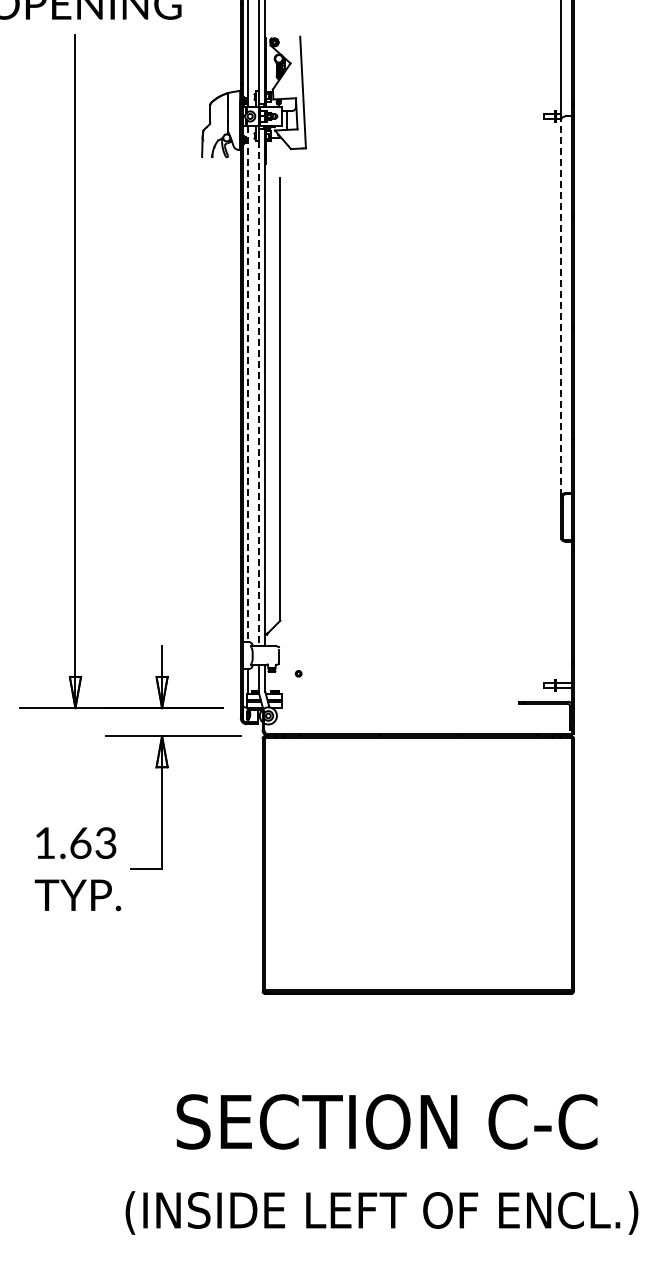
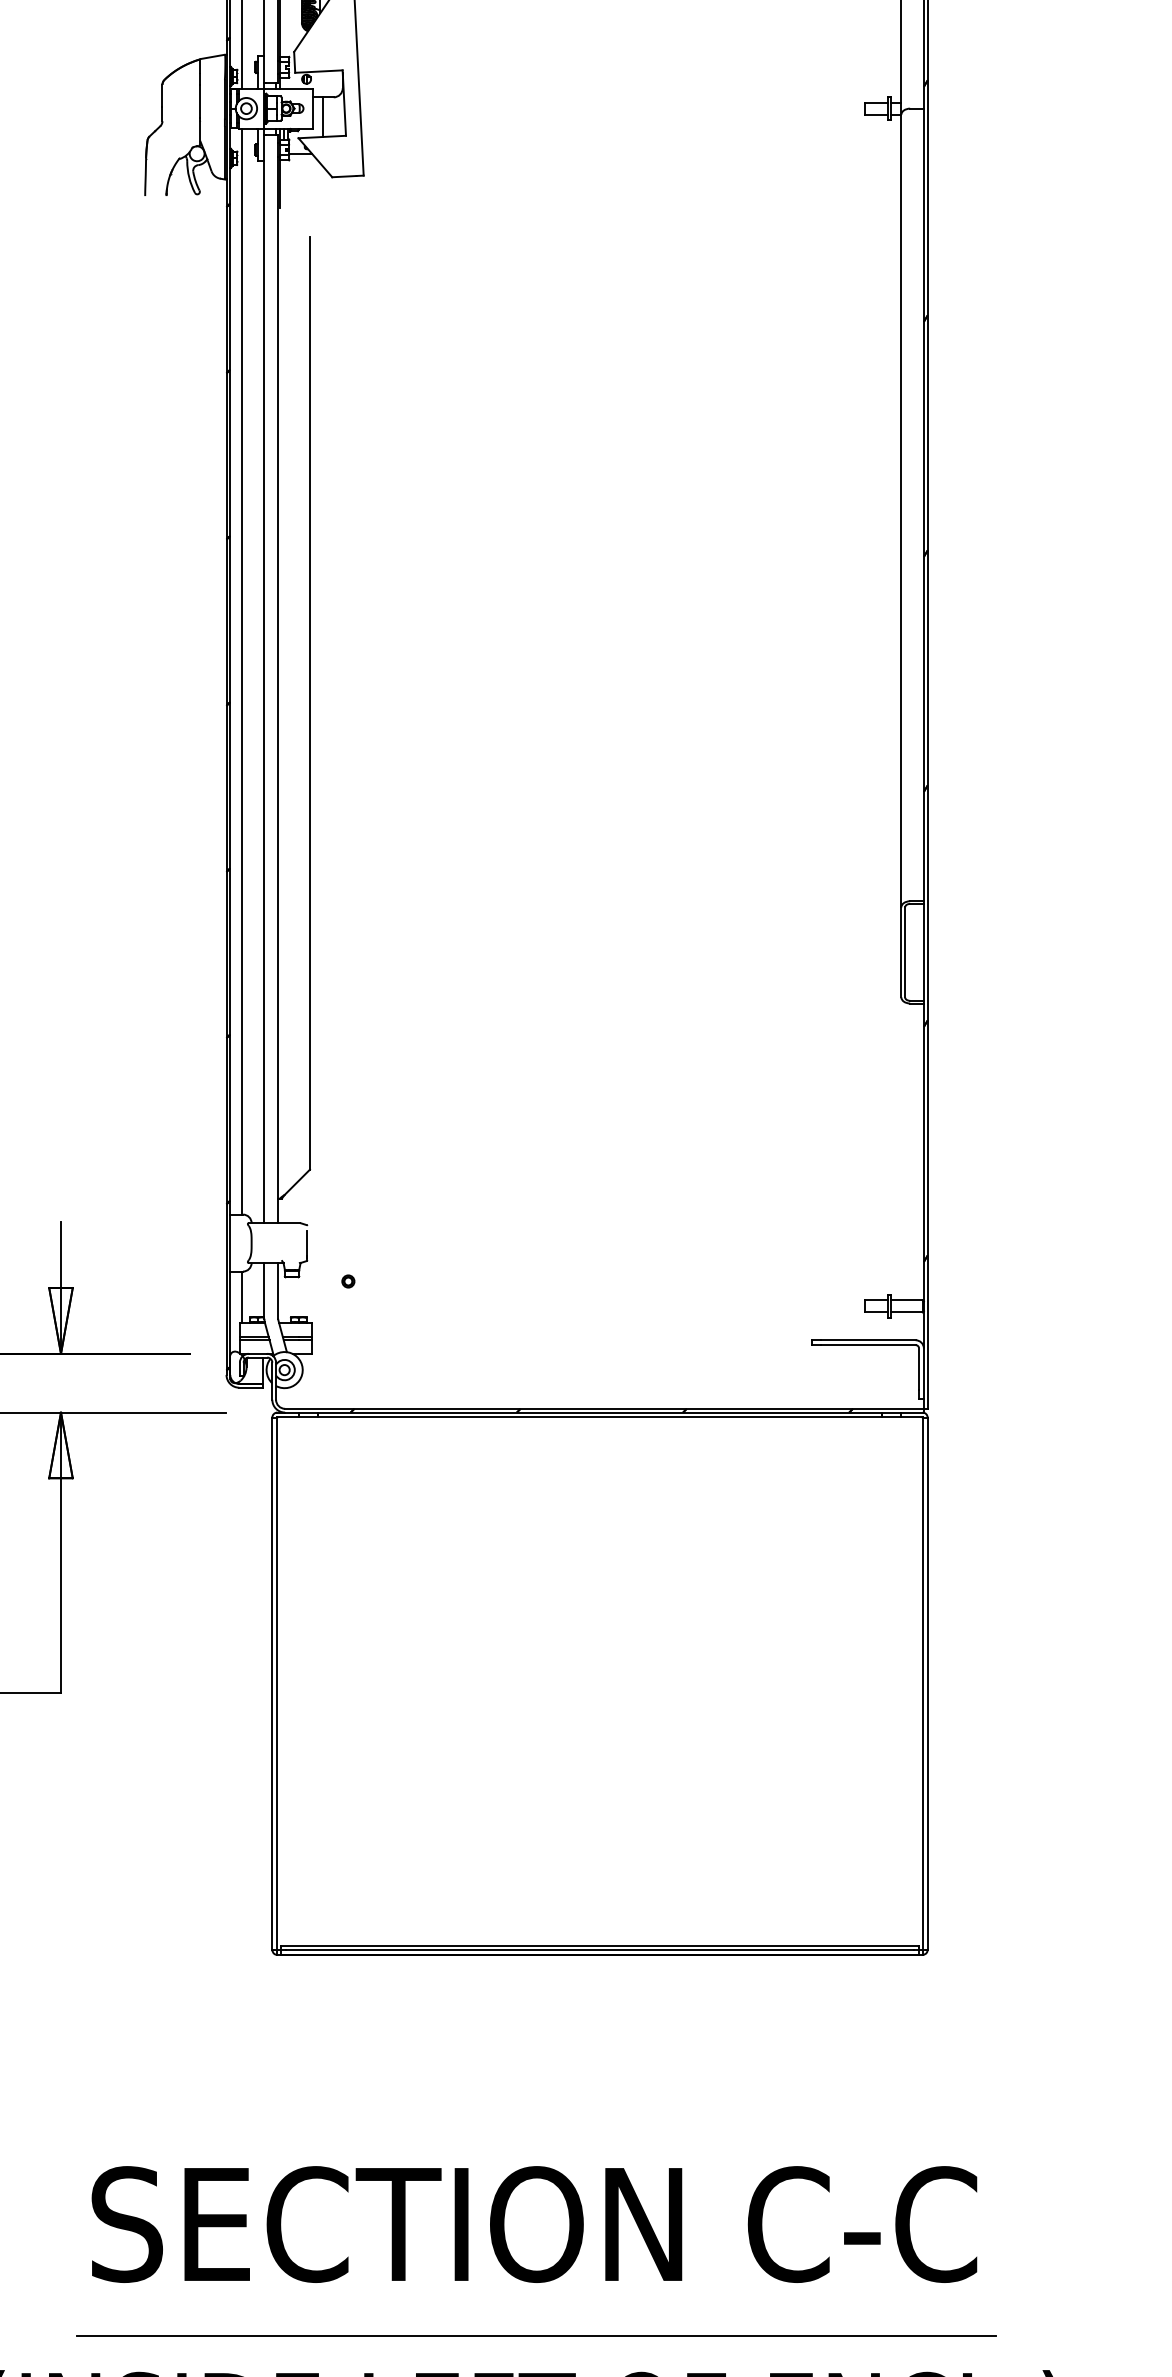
line: (561, 307) -> (901, 510), dashed -> solid
line: (248, 384) -> (242, 672), dashed -> solid
line: (258, 394) -> (263, 693), dashed -> solid
line: (387, 1174) -> (535, 2335), added

